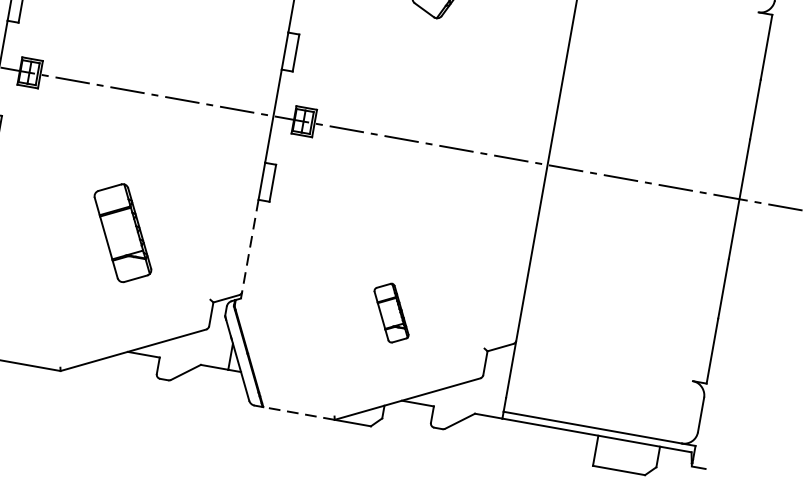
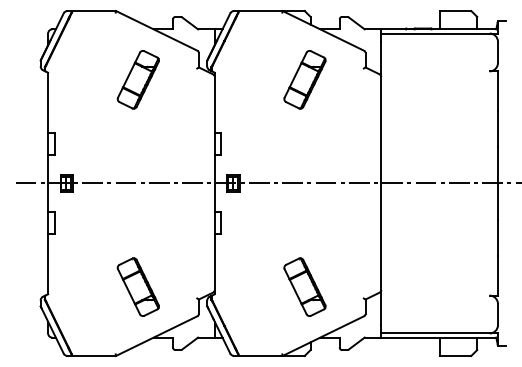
part: (121, 231) -> (137, 286), moved
line: (249, 249) -> (214, 264), dashed -> solid
part: (390, 311) -> (304, 286), size x1.67
line: (299, 412) -> (261, 355), dashed -> solid

